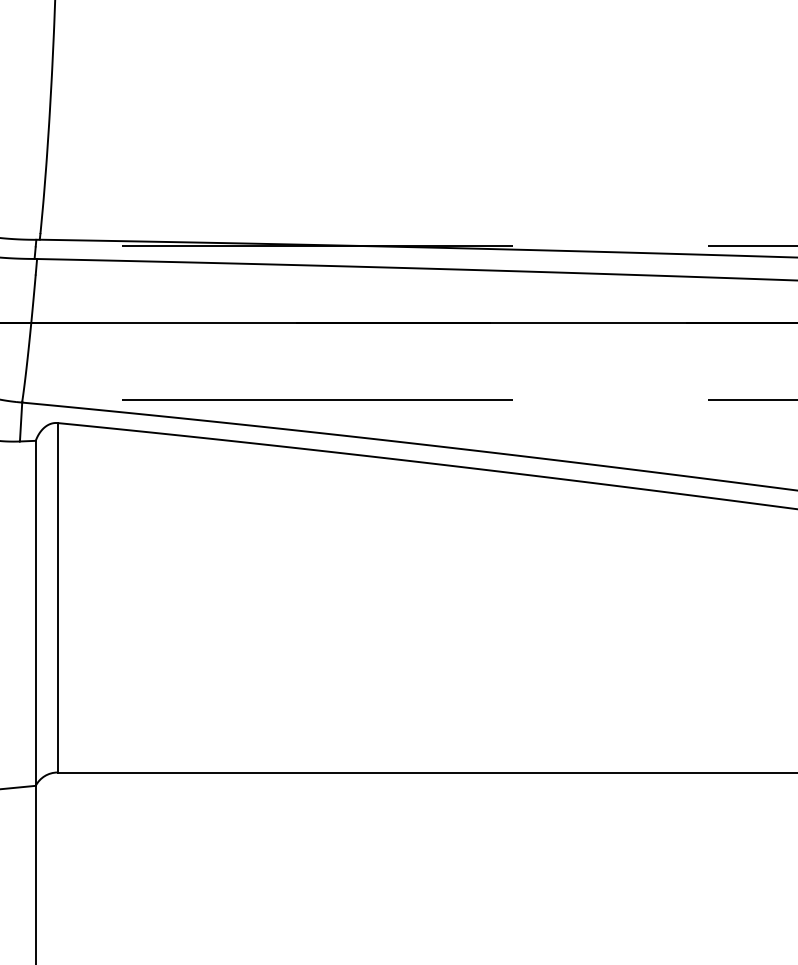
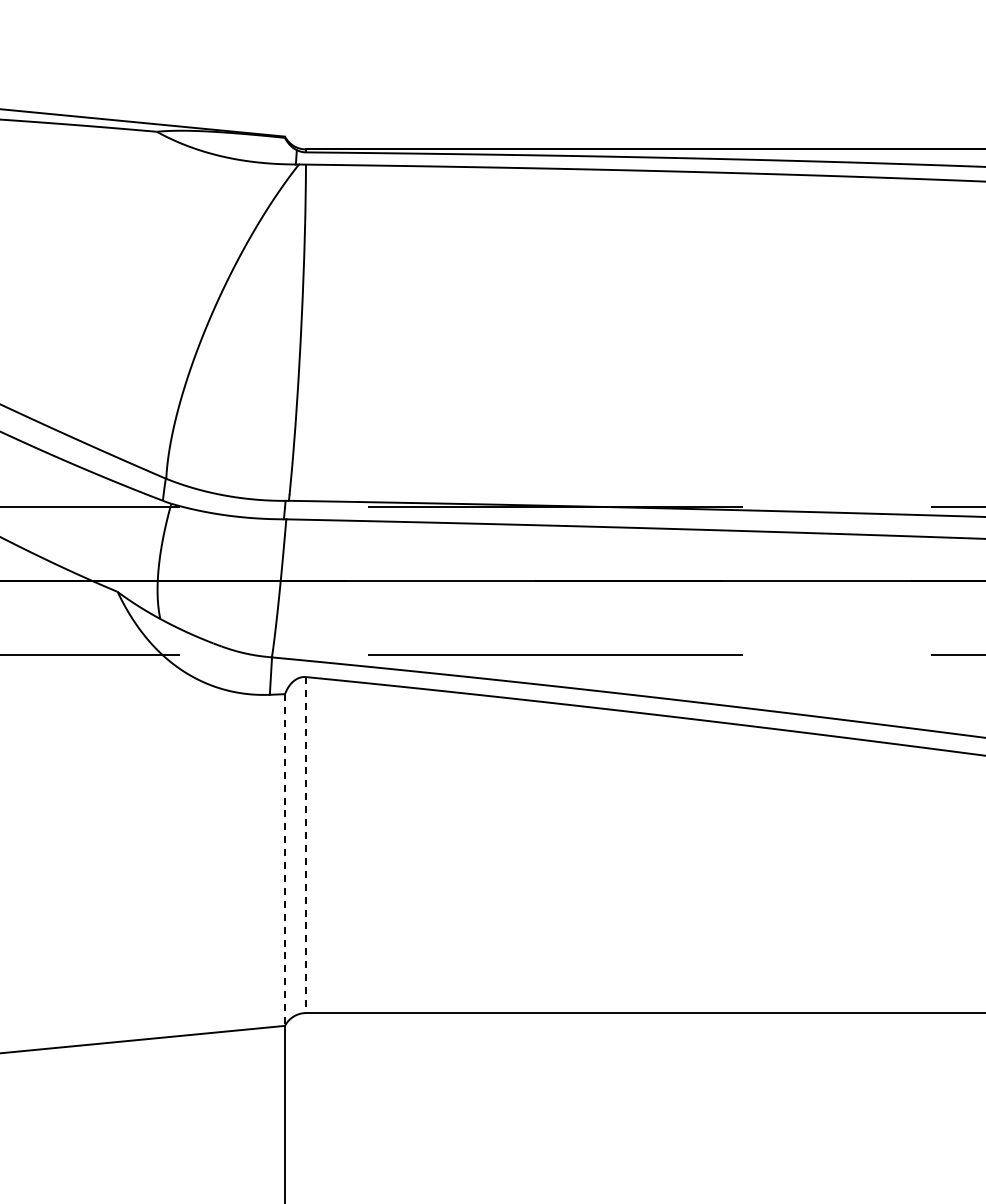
line: (58, 598) -> (306, 845), solid -> dashed
line: (36, 613) -> (285, 860), solid -> dashed

